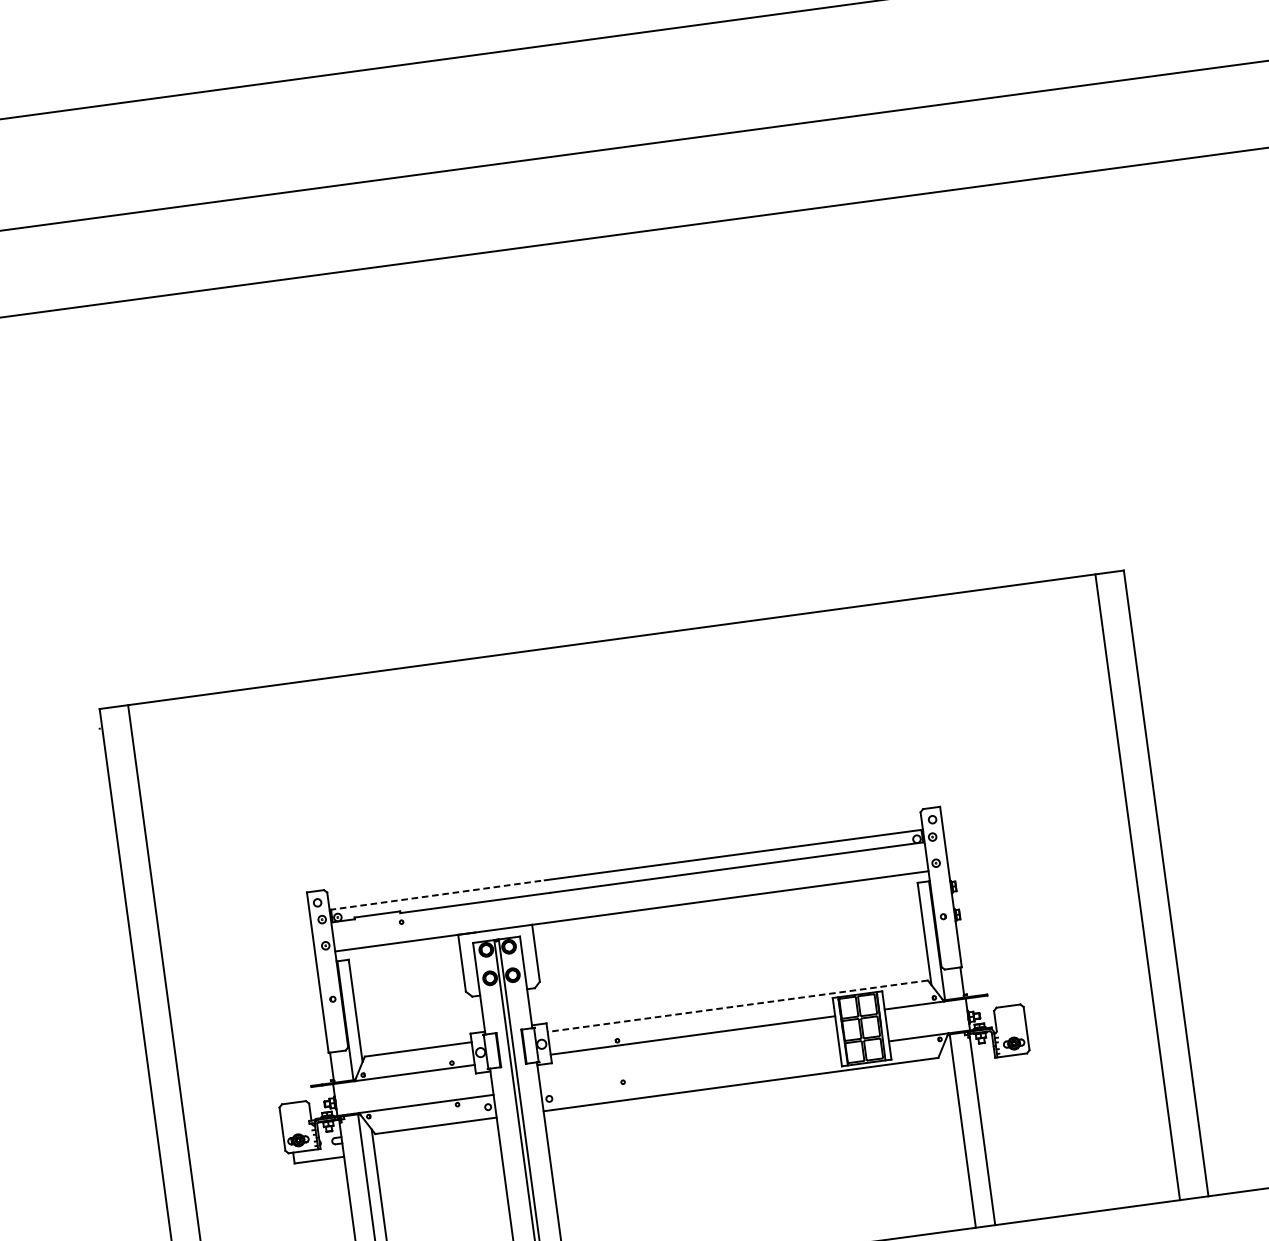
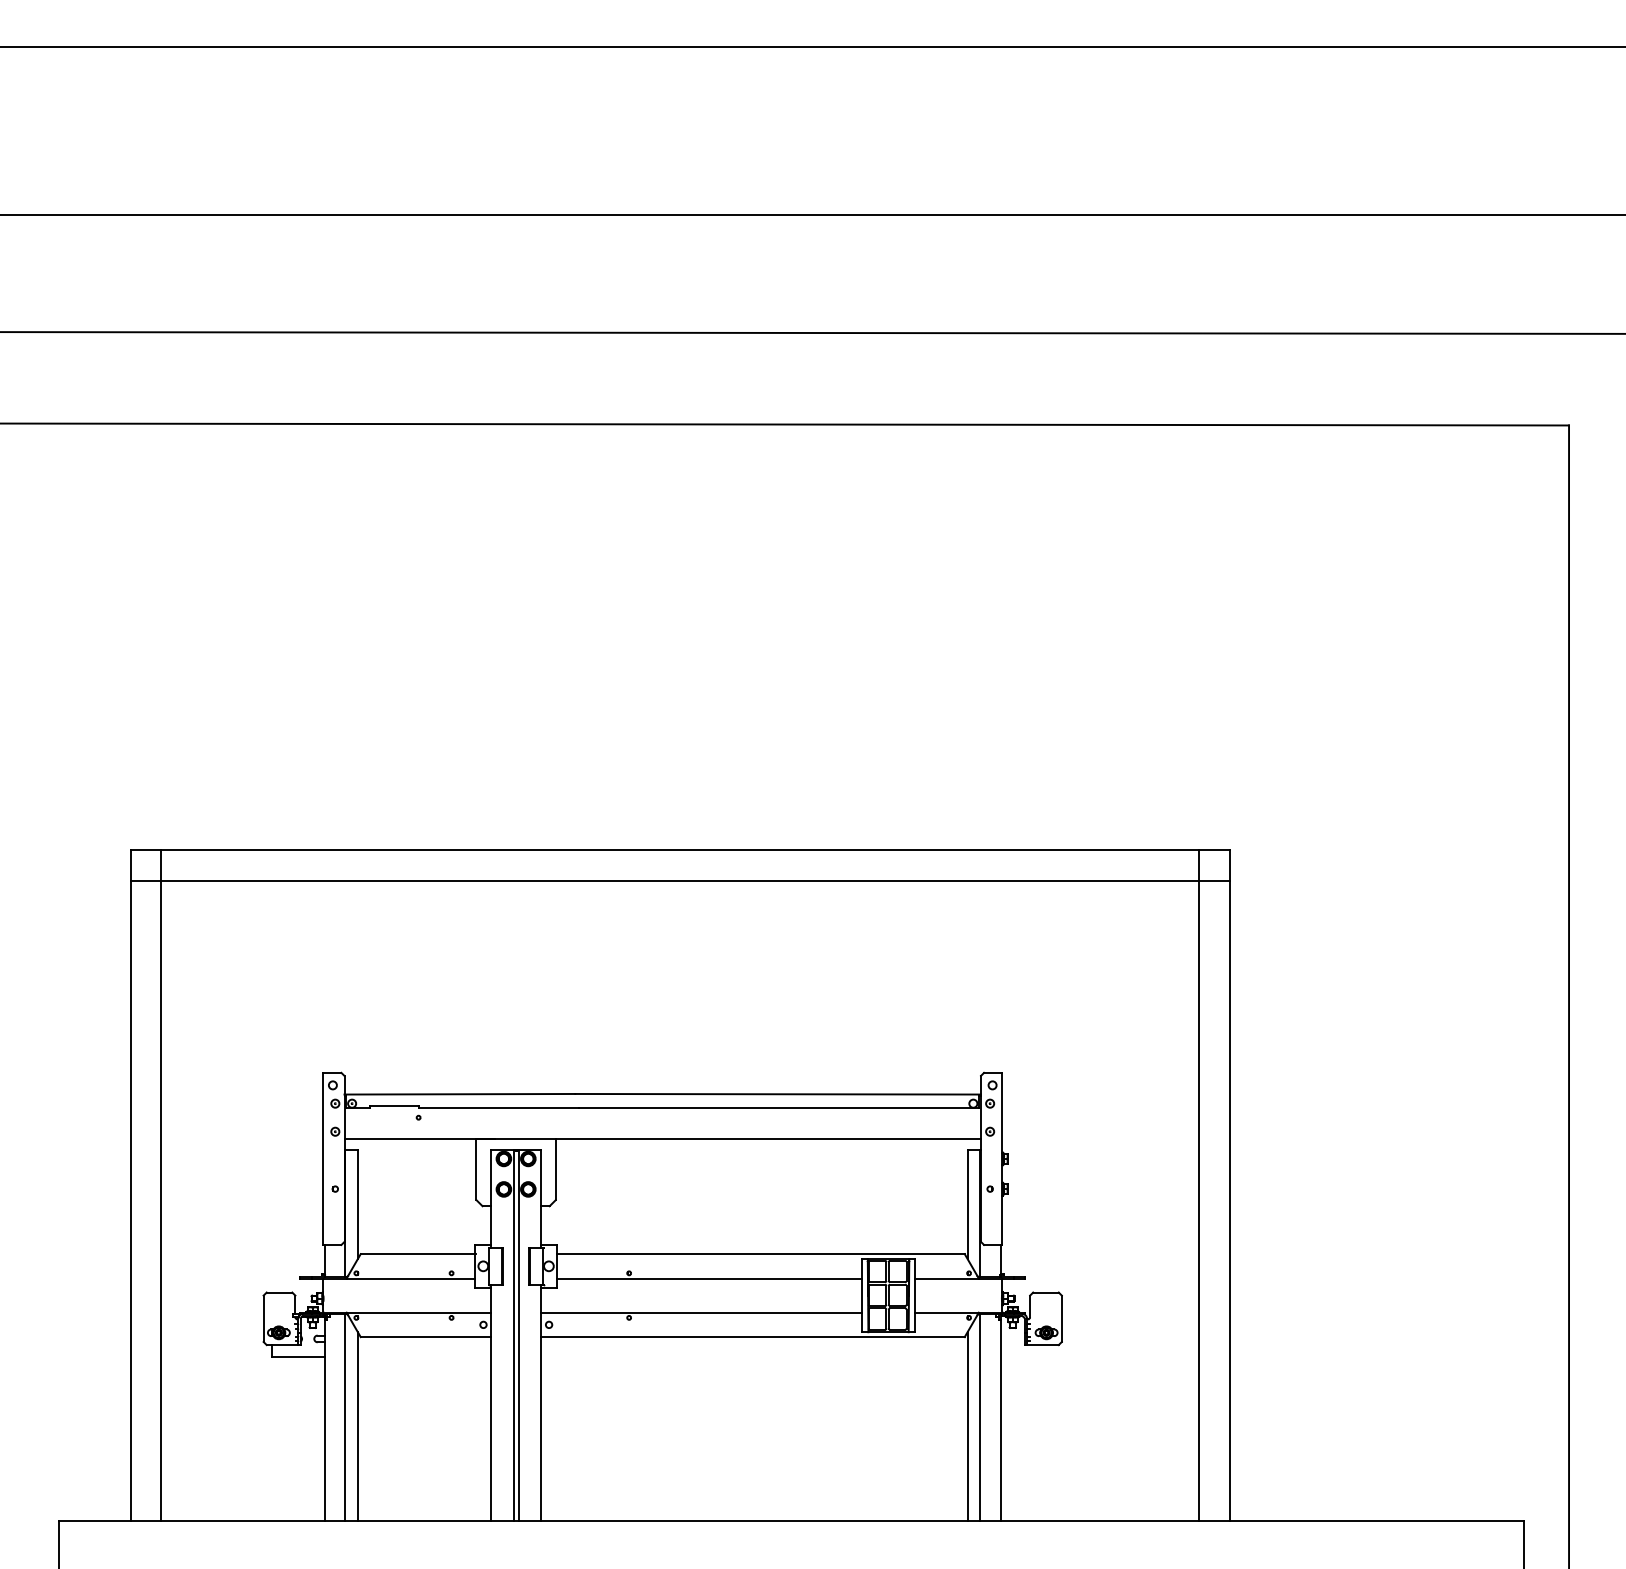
line: (614, 668) -> (679, 880), added
line: (437, 895) -> (460, 1094), dashed -> solid
line: (737, 1006) -> (760, 1254), dashed -> solid
line: (689, 1068) -> (701, 1312), added
line: (952, 1140) -> (967, 1426), added

